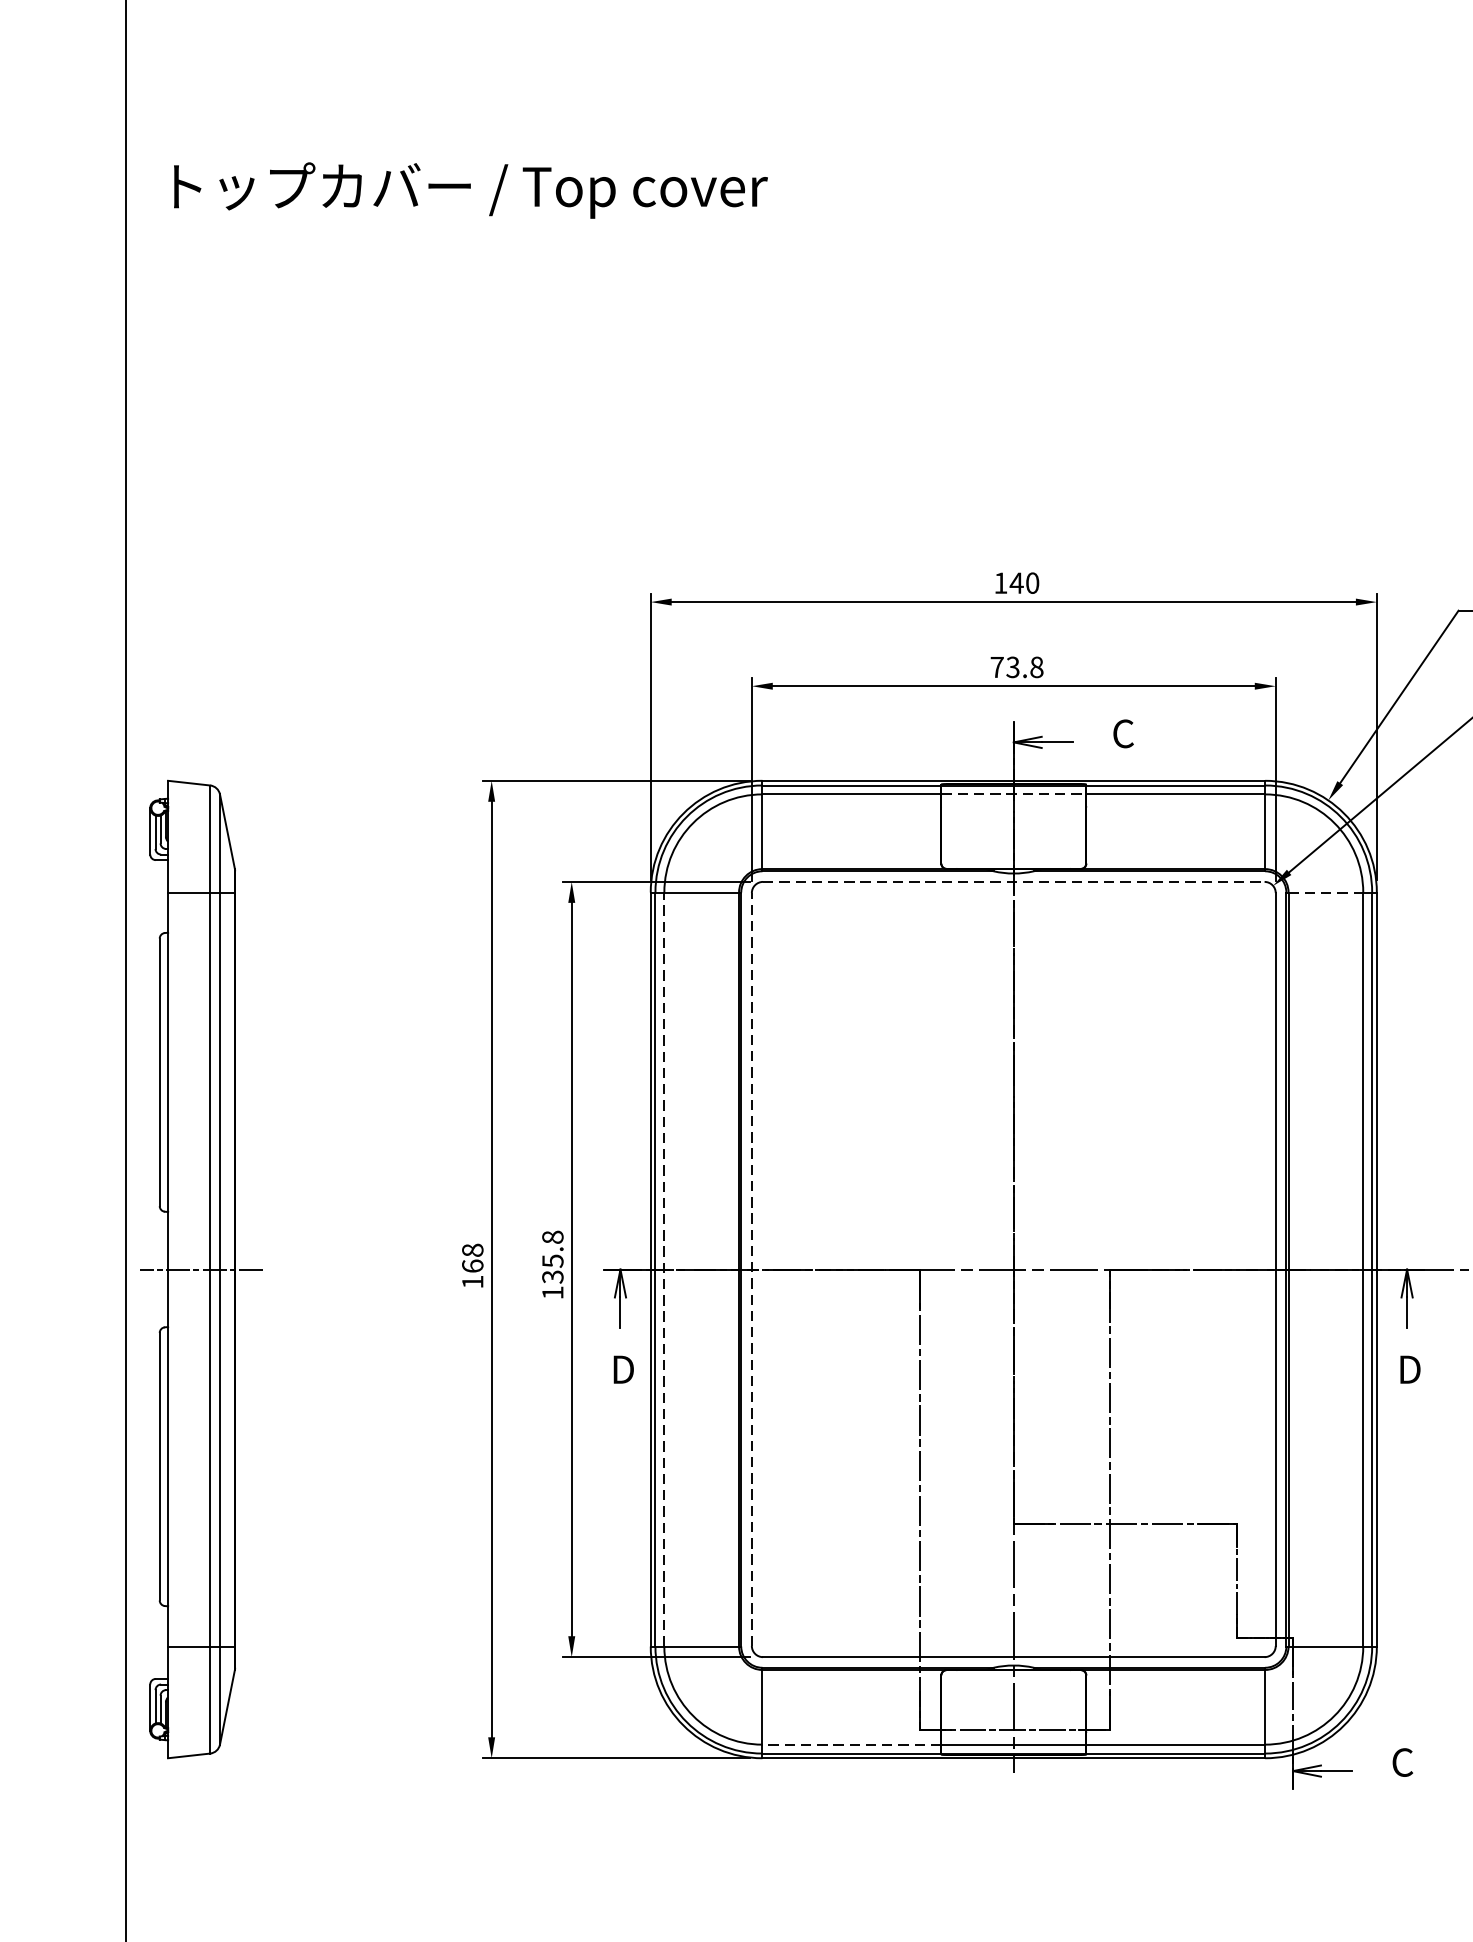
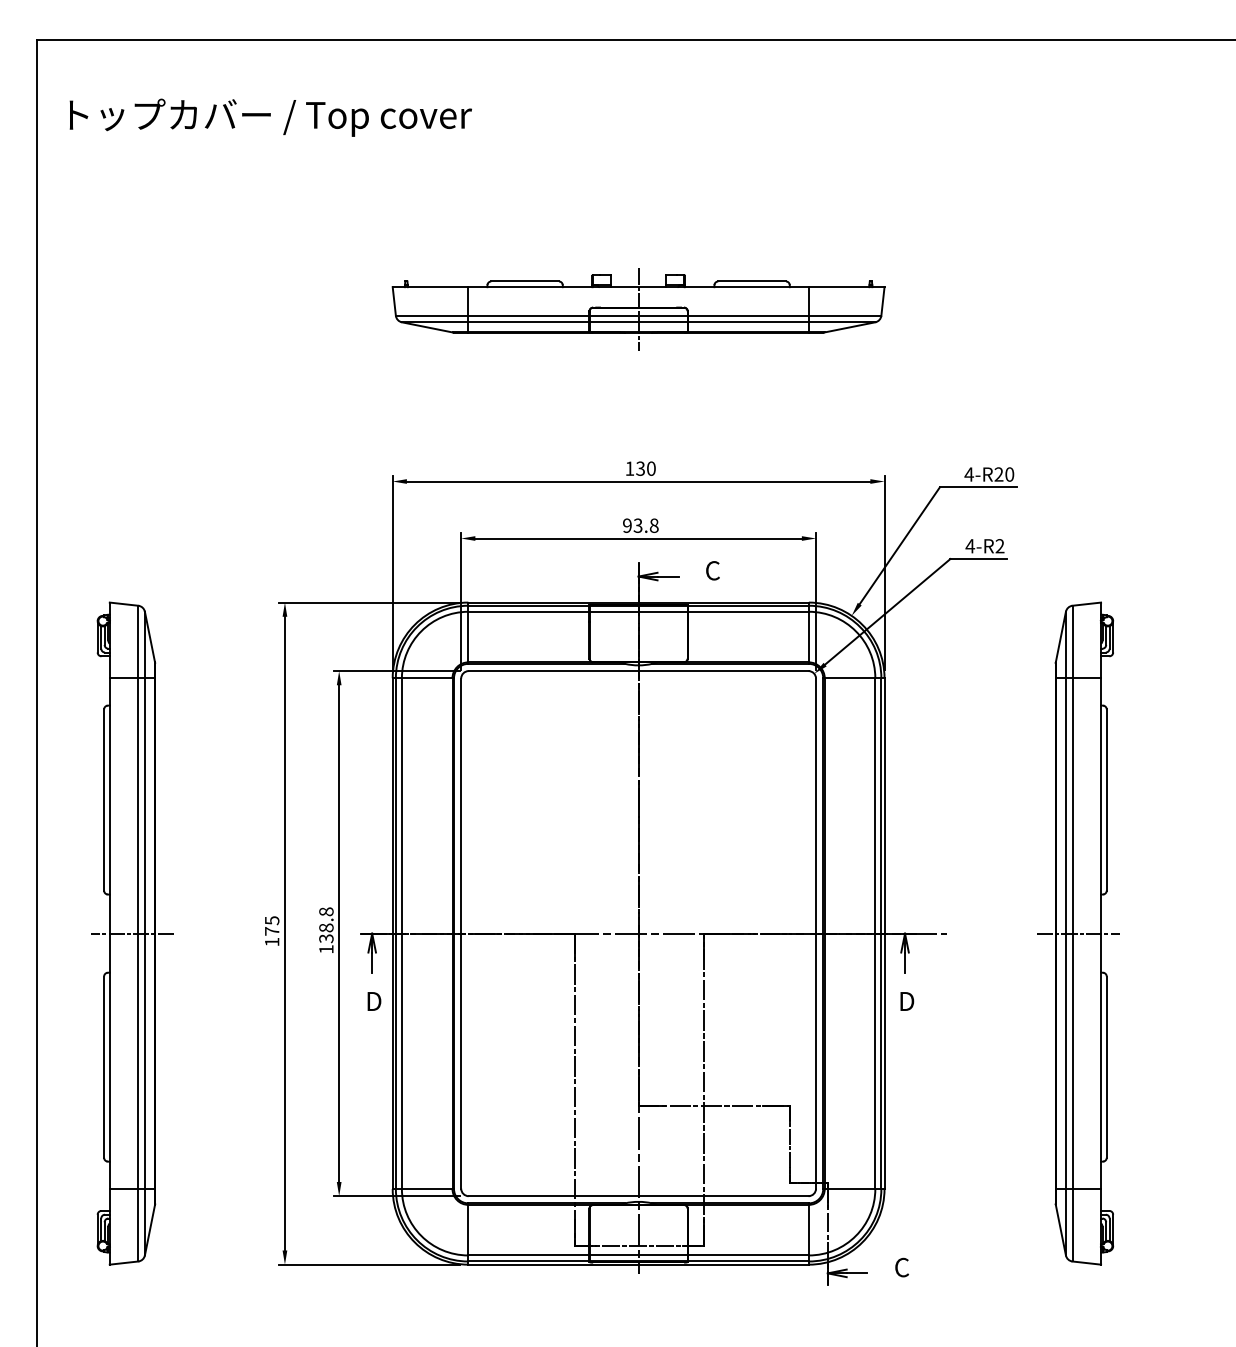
text: (470, 190) -> (270, 117), moved
part: (1013, 348) -> (638, 309), added
text: (1016, 582) -> (640, 468), 140 -> 130
text: (997, 667) -> (627, 525), 73.8 -> 93.8
line: (1013, 793) -> (638, 611), dashed -> solid
line: (1013, 882) -> (638, 671), dashed -> solid
line: (1326, 892) -> (850, 678), dashed -> solid
text: (471, 1257) -> (271, 925), 168 -> 175
text: (553, 1260) -> (326, 927), 135.8 -> 138.8
part: (201, 1269) -> (132, 933), moved
line: (663, 1269) -> (401, 933), dashed -> solid
line: (752, 1269) -> (461, 933), dashed -> solid
line: (851, 1744) -> (528, 1255), dashed -> solid

